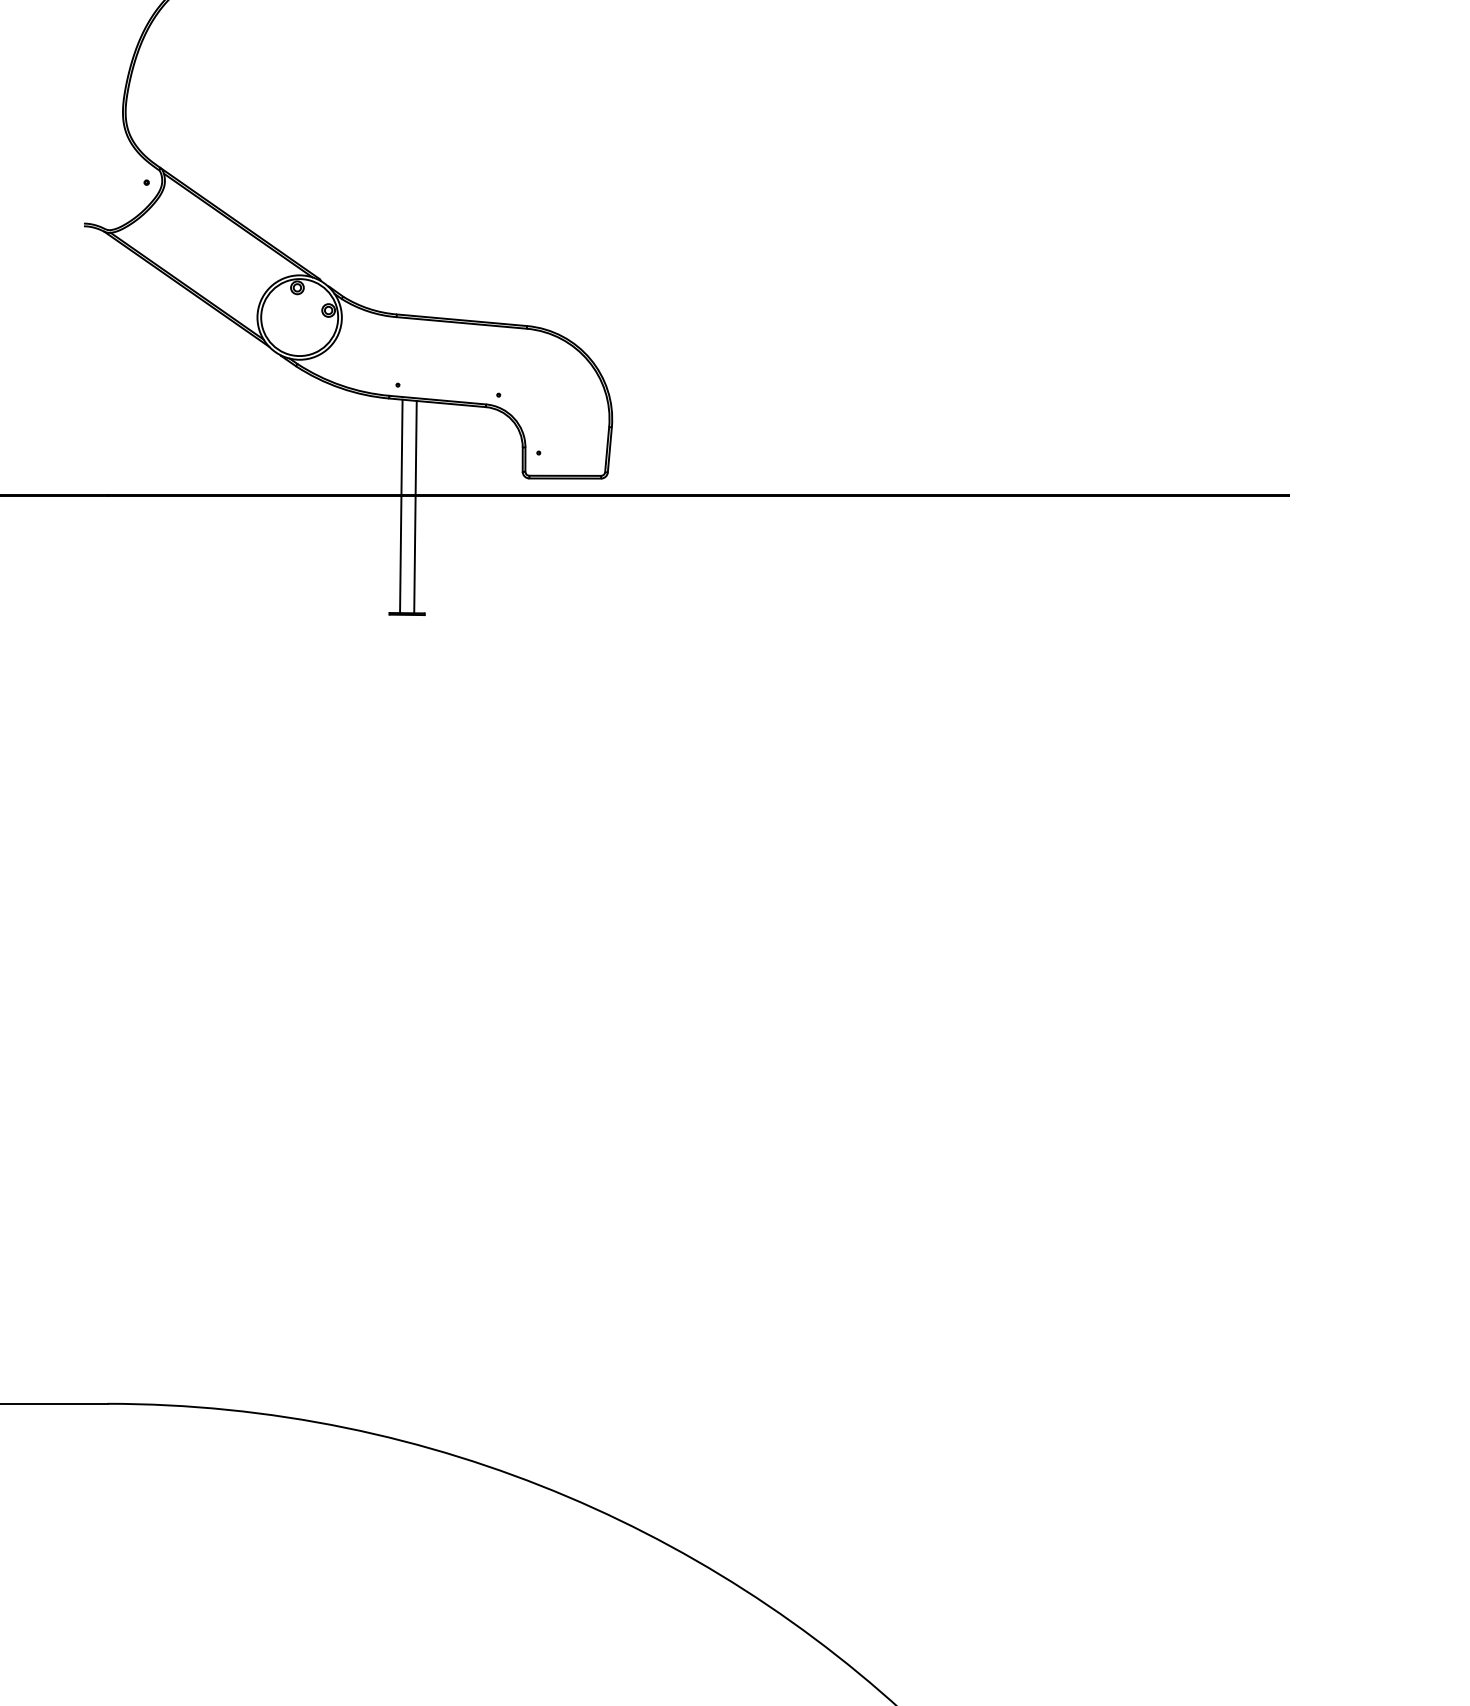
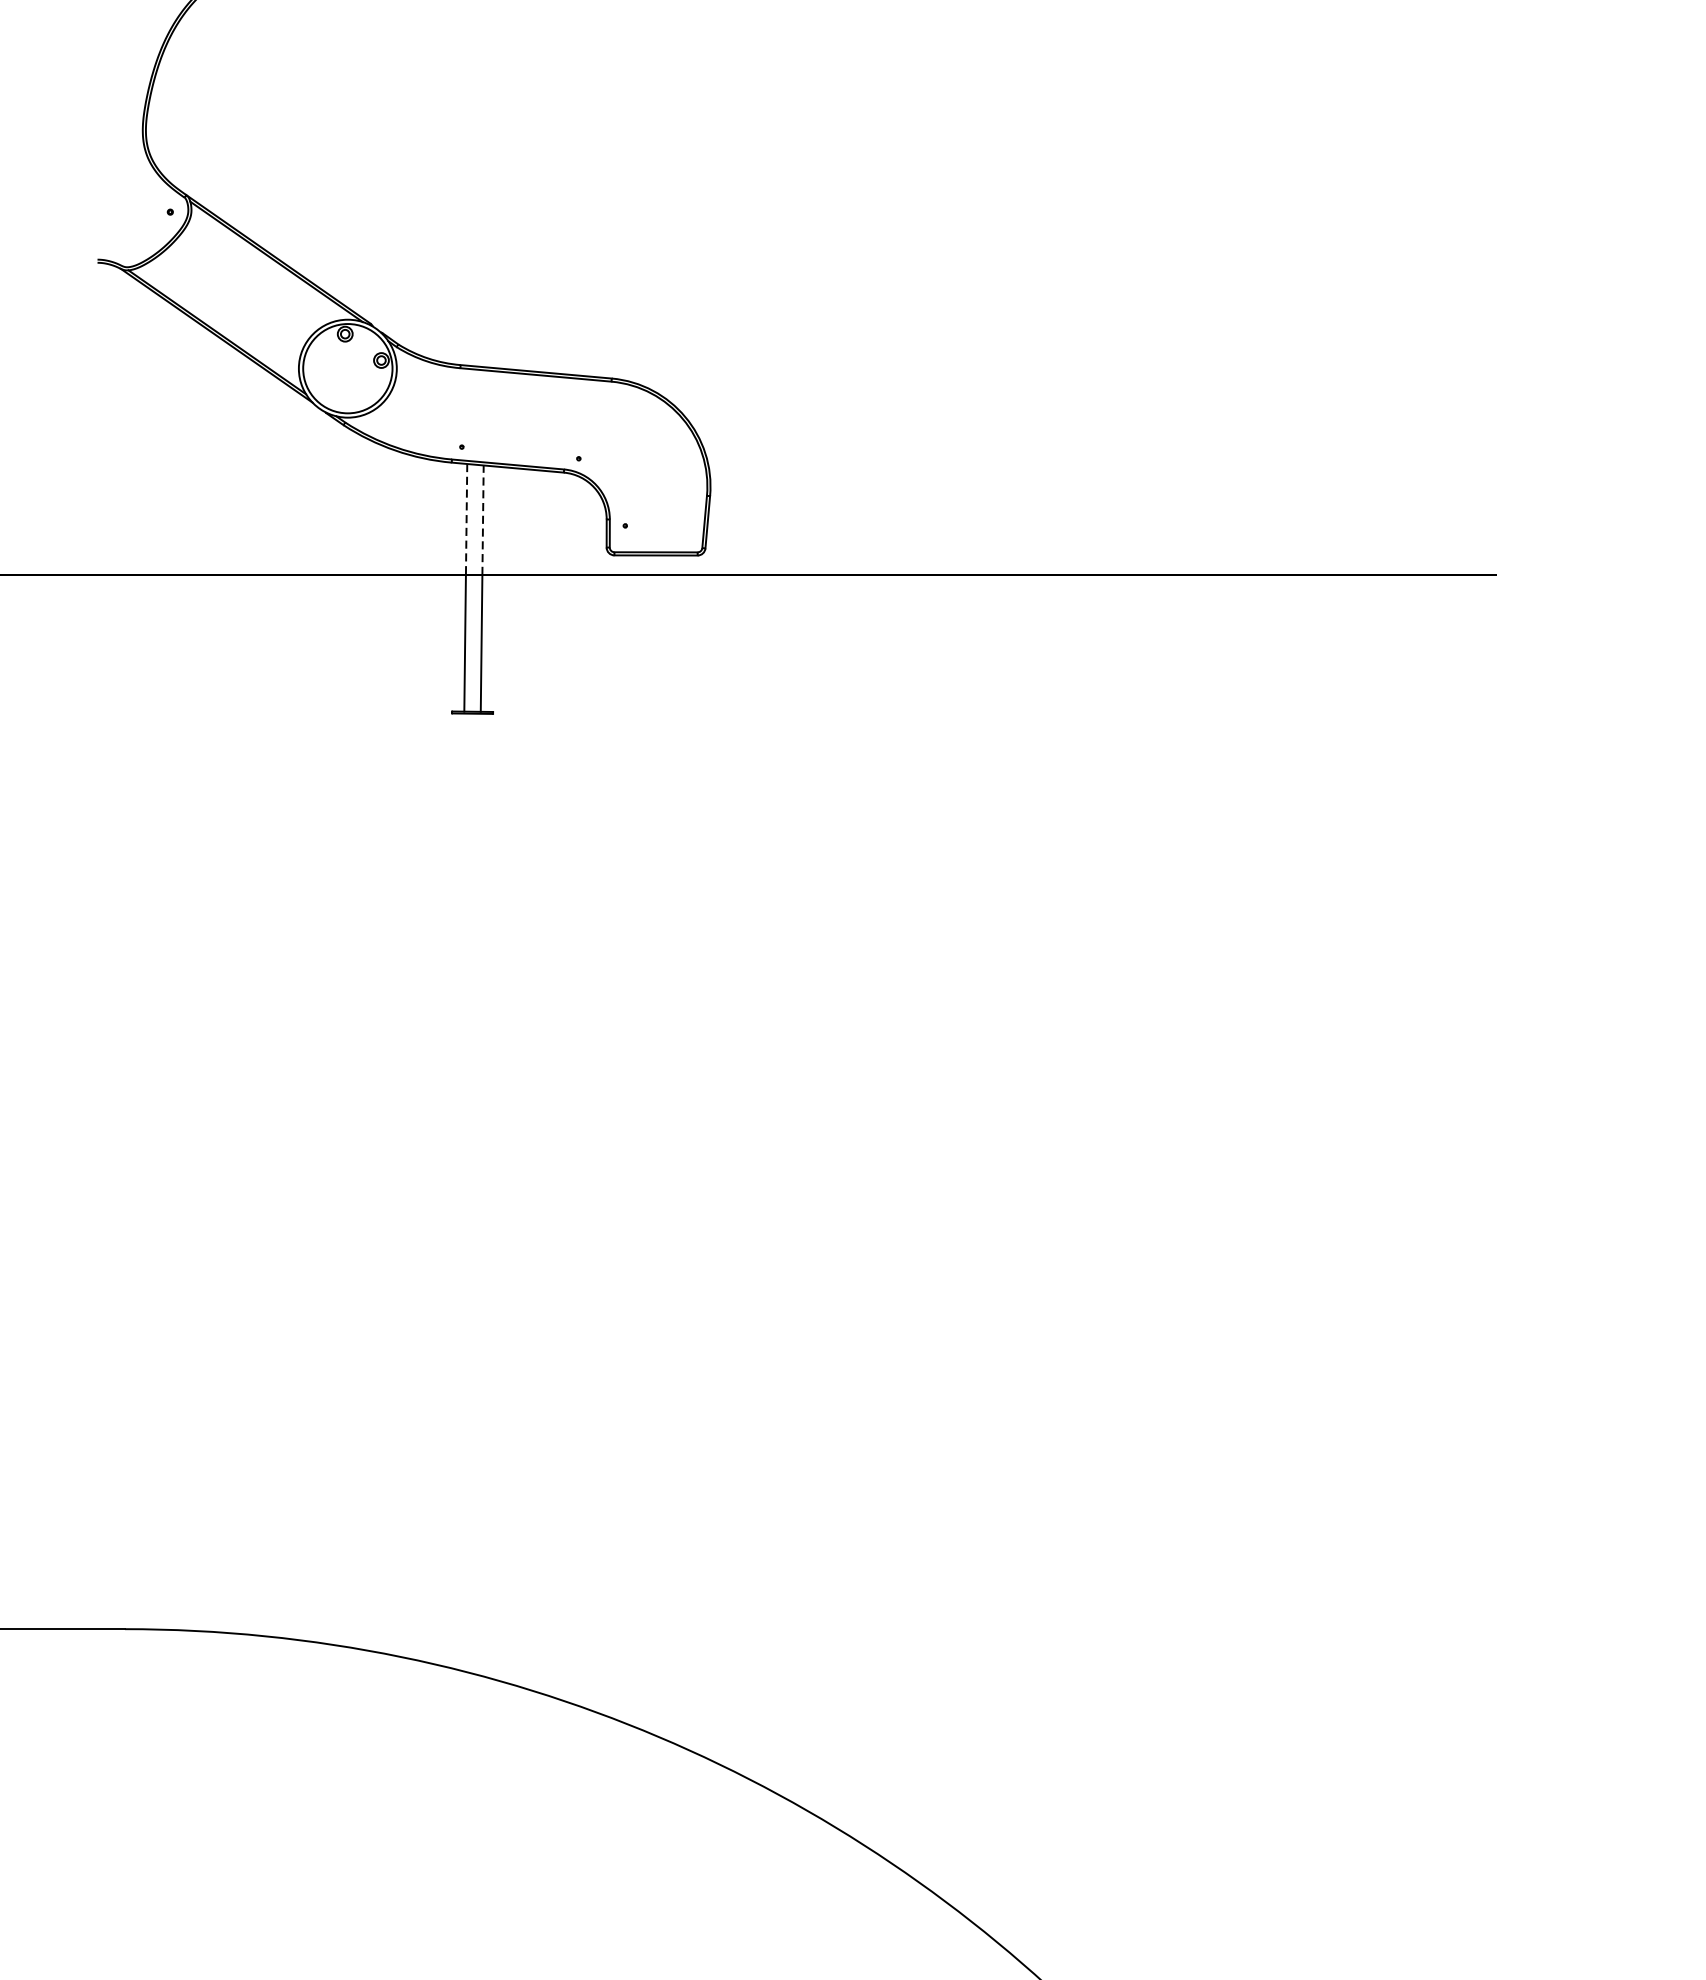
line: (402, 447) -> (467, 519), solid -> dashed
line: (416, 447) -> (483, 519), solid -> dashed

